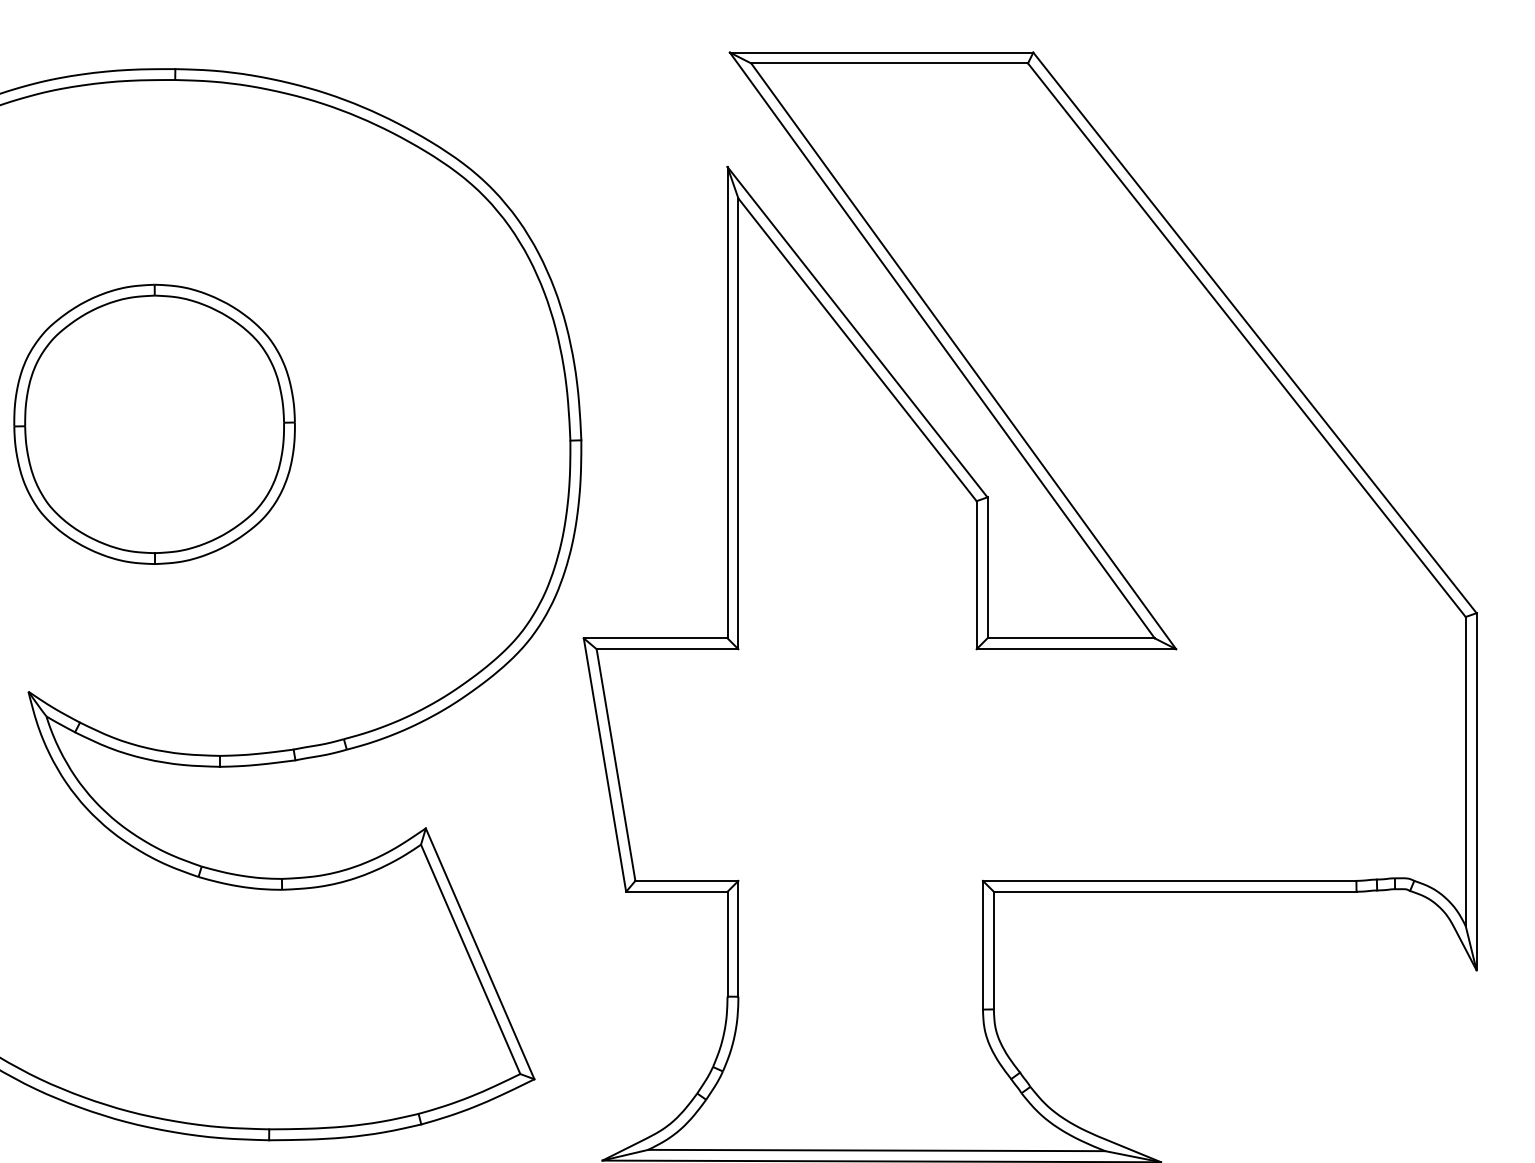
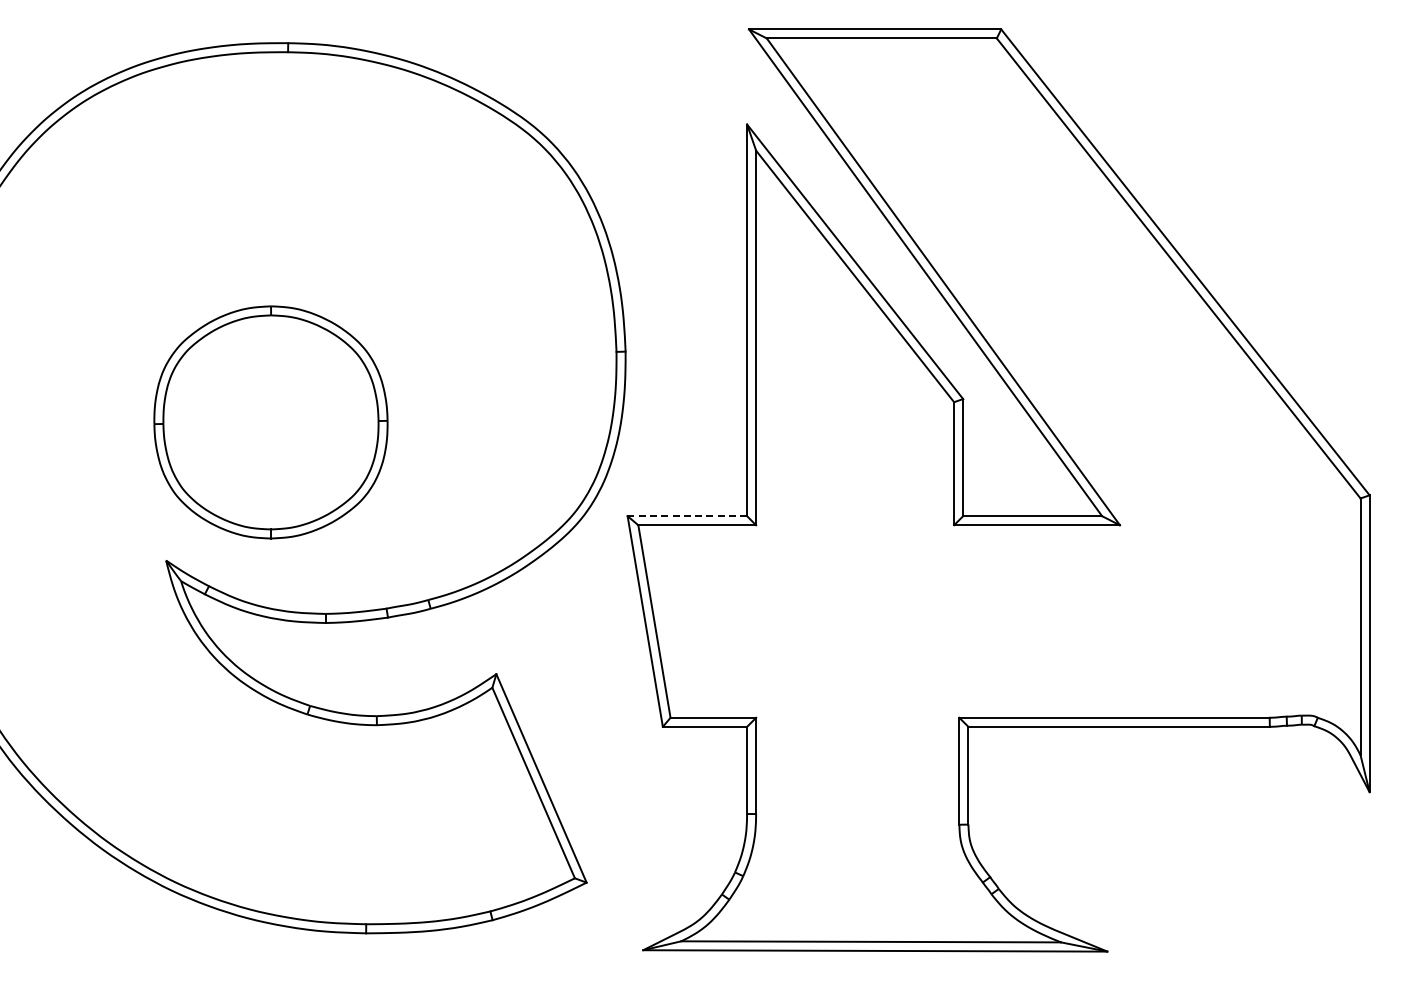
part: (154, 424) -> (270, 422), moved
line: (655, 638) -> (687, 516), solid -> dashed

